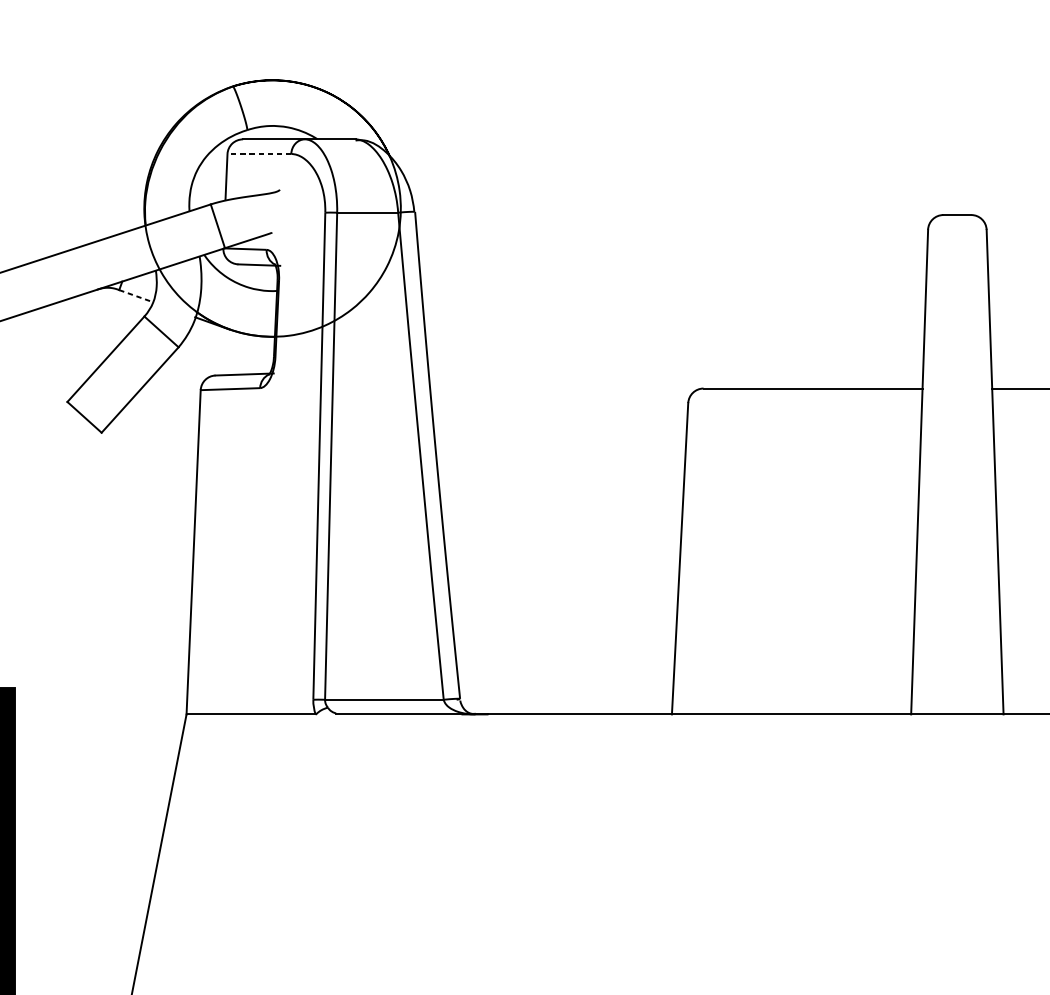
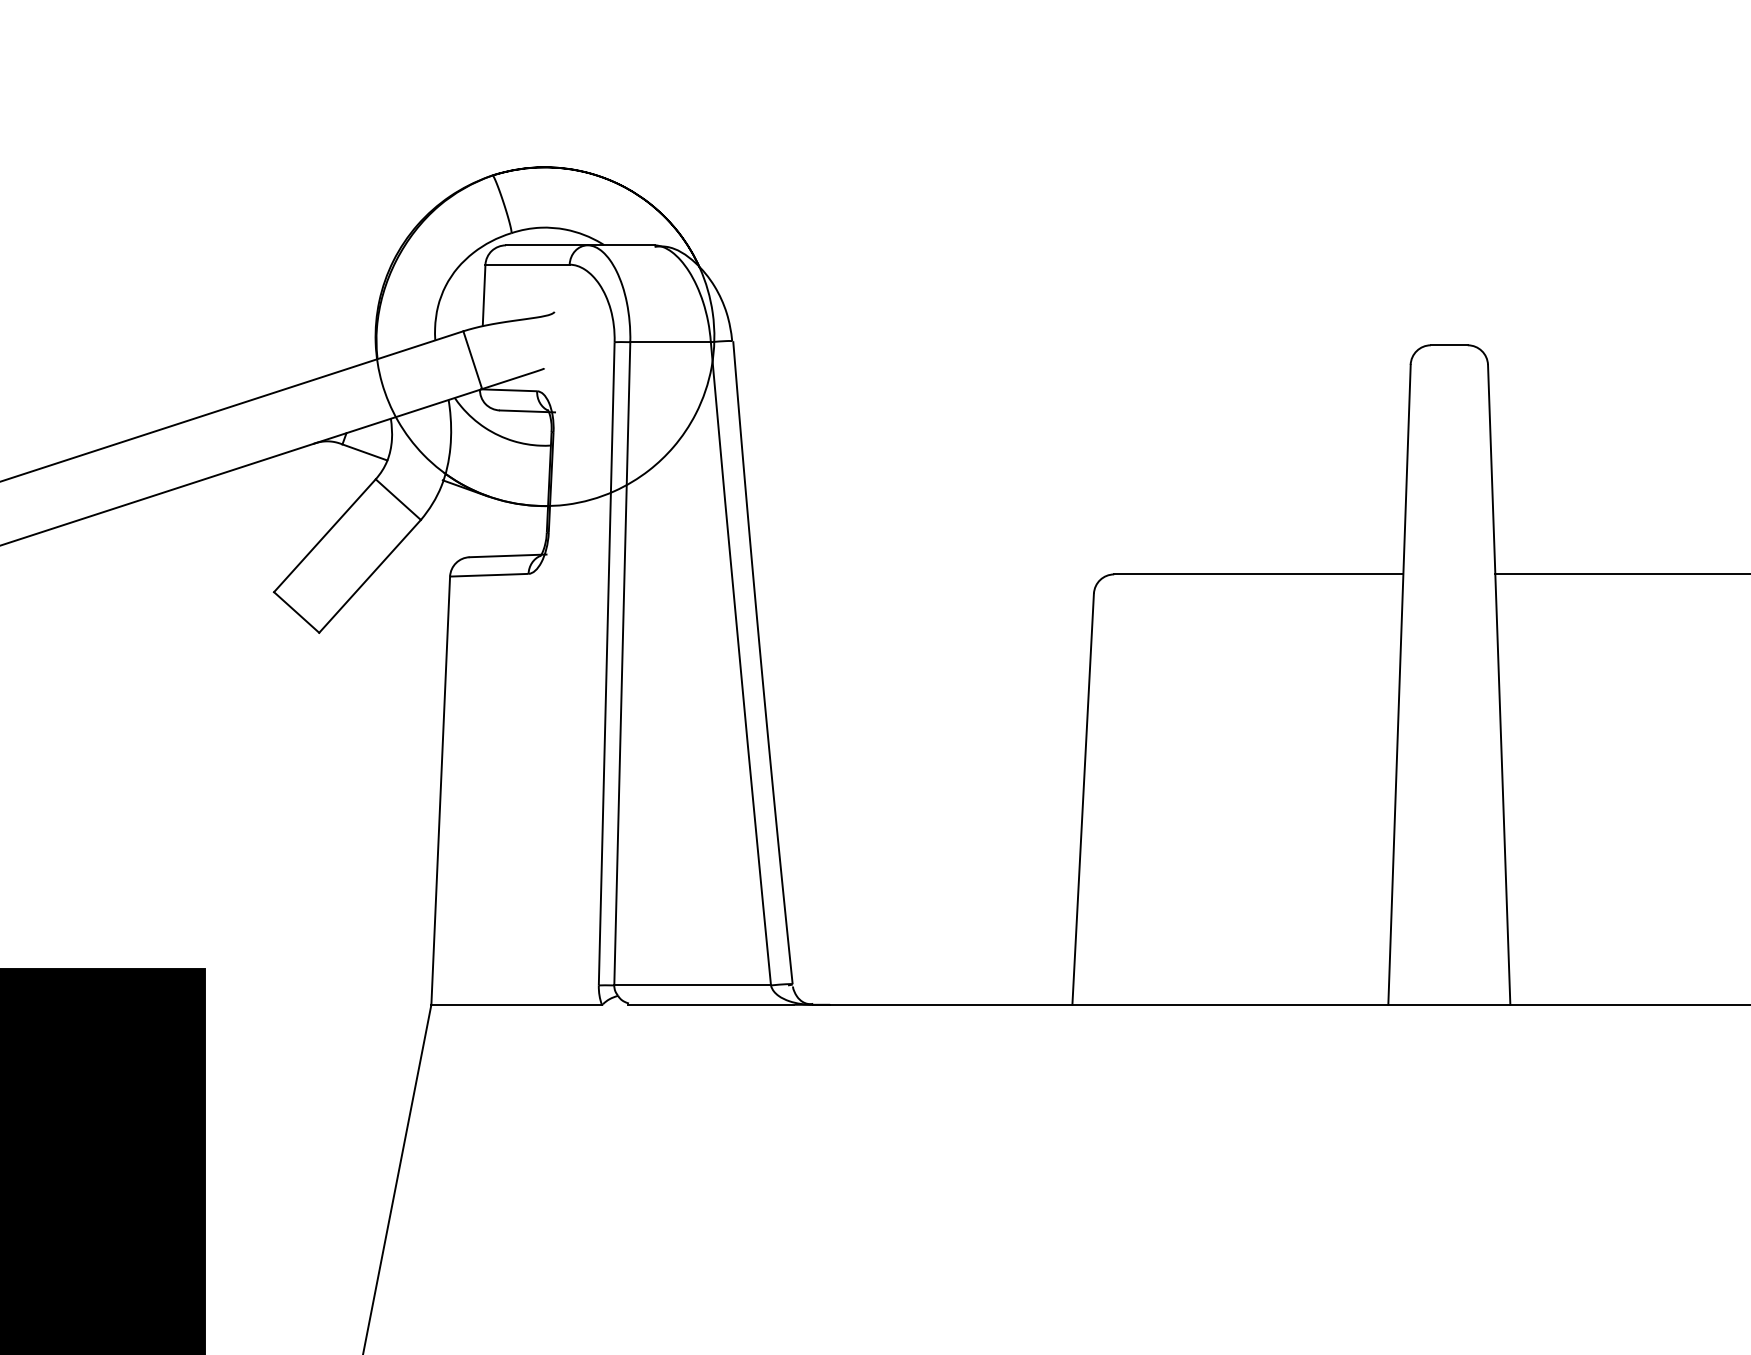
line: (259, 153) -> (527, 264), dashed -> solid
line: (135, 296) -> (364, 452), dashed -> solid

